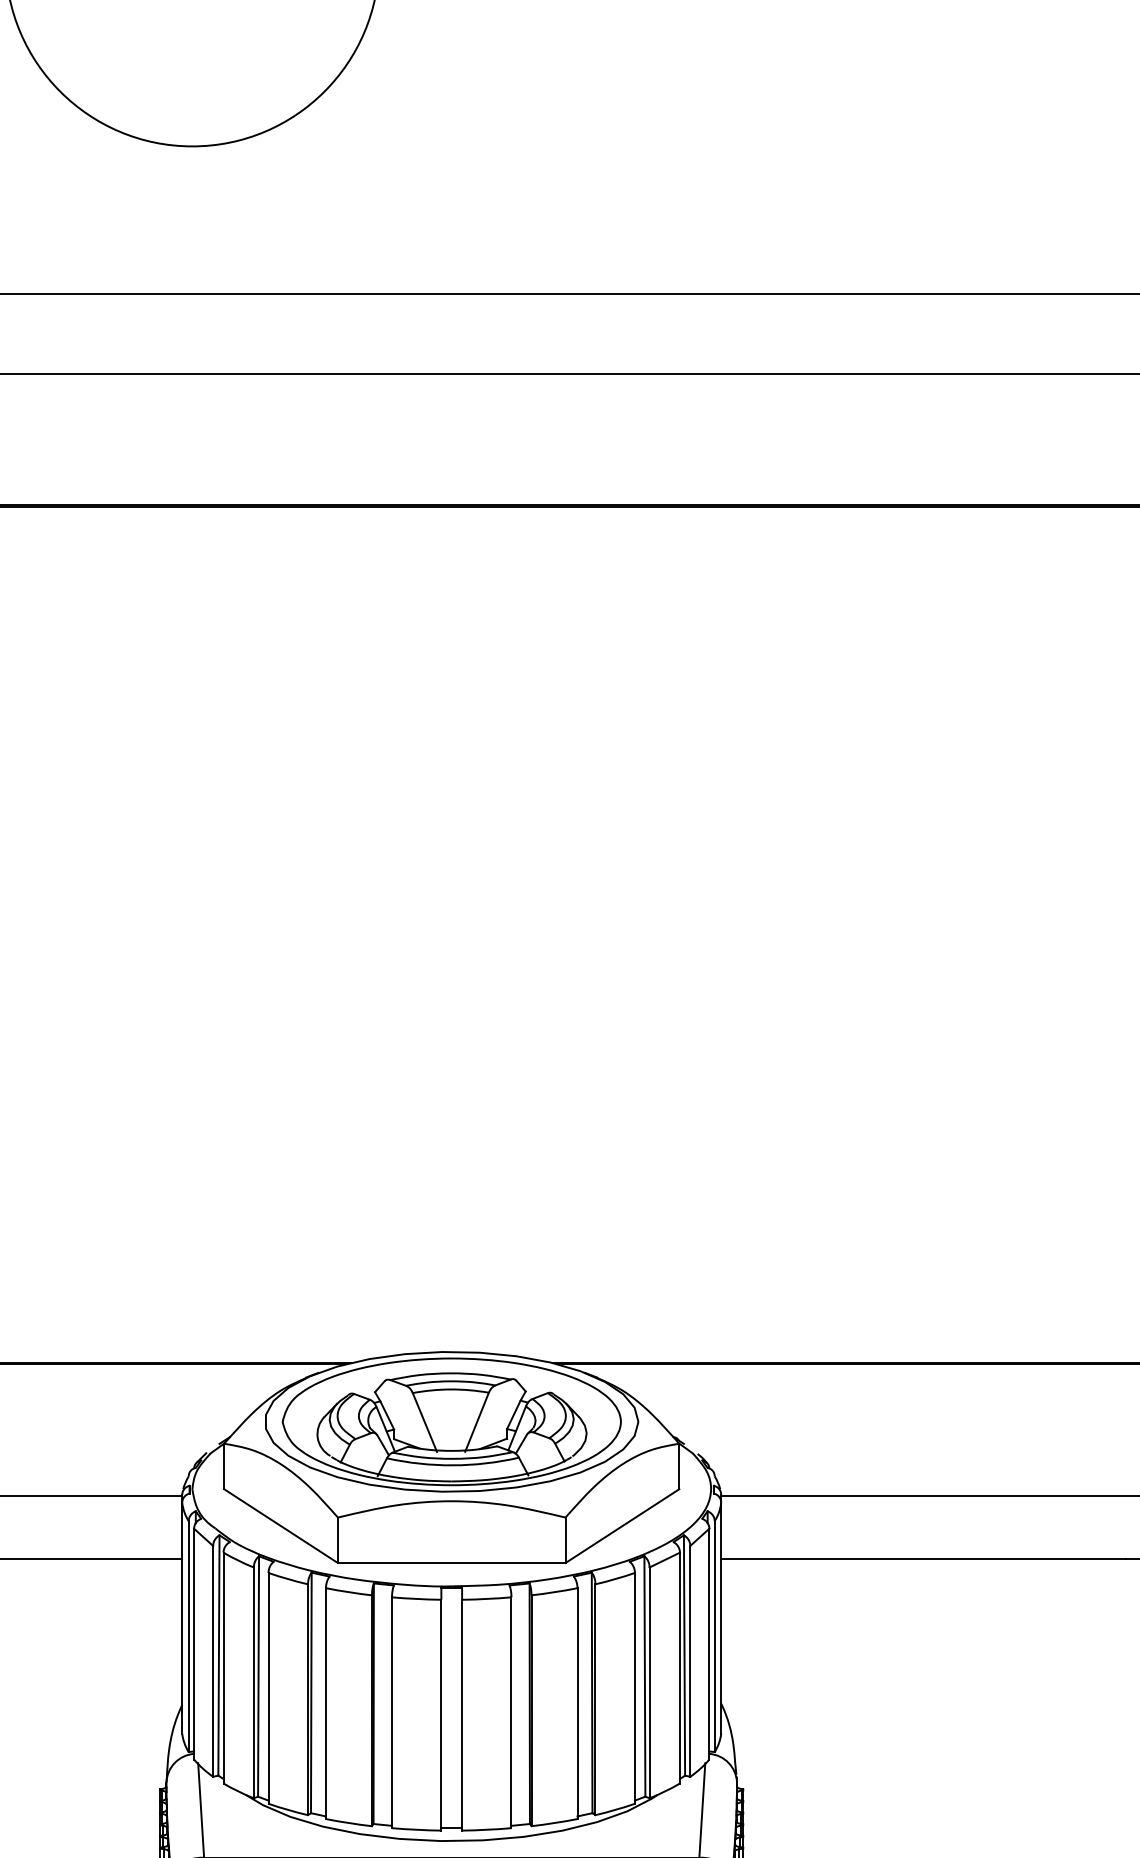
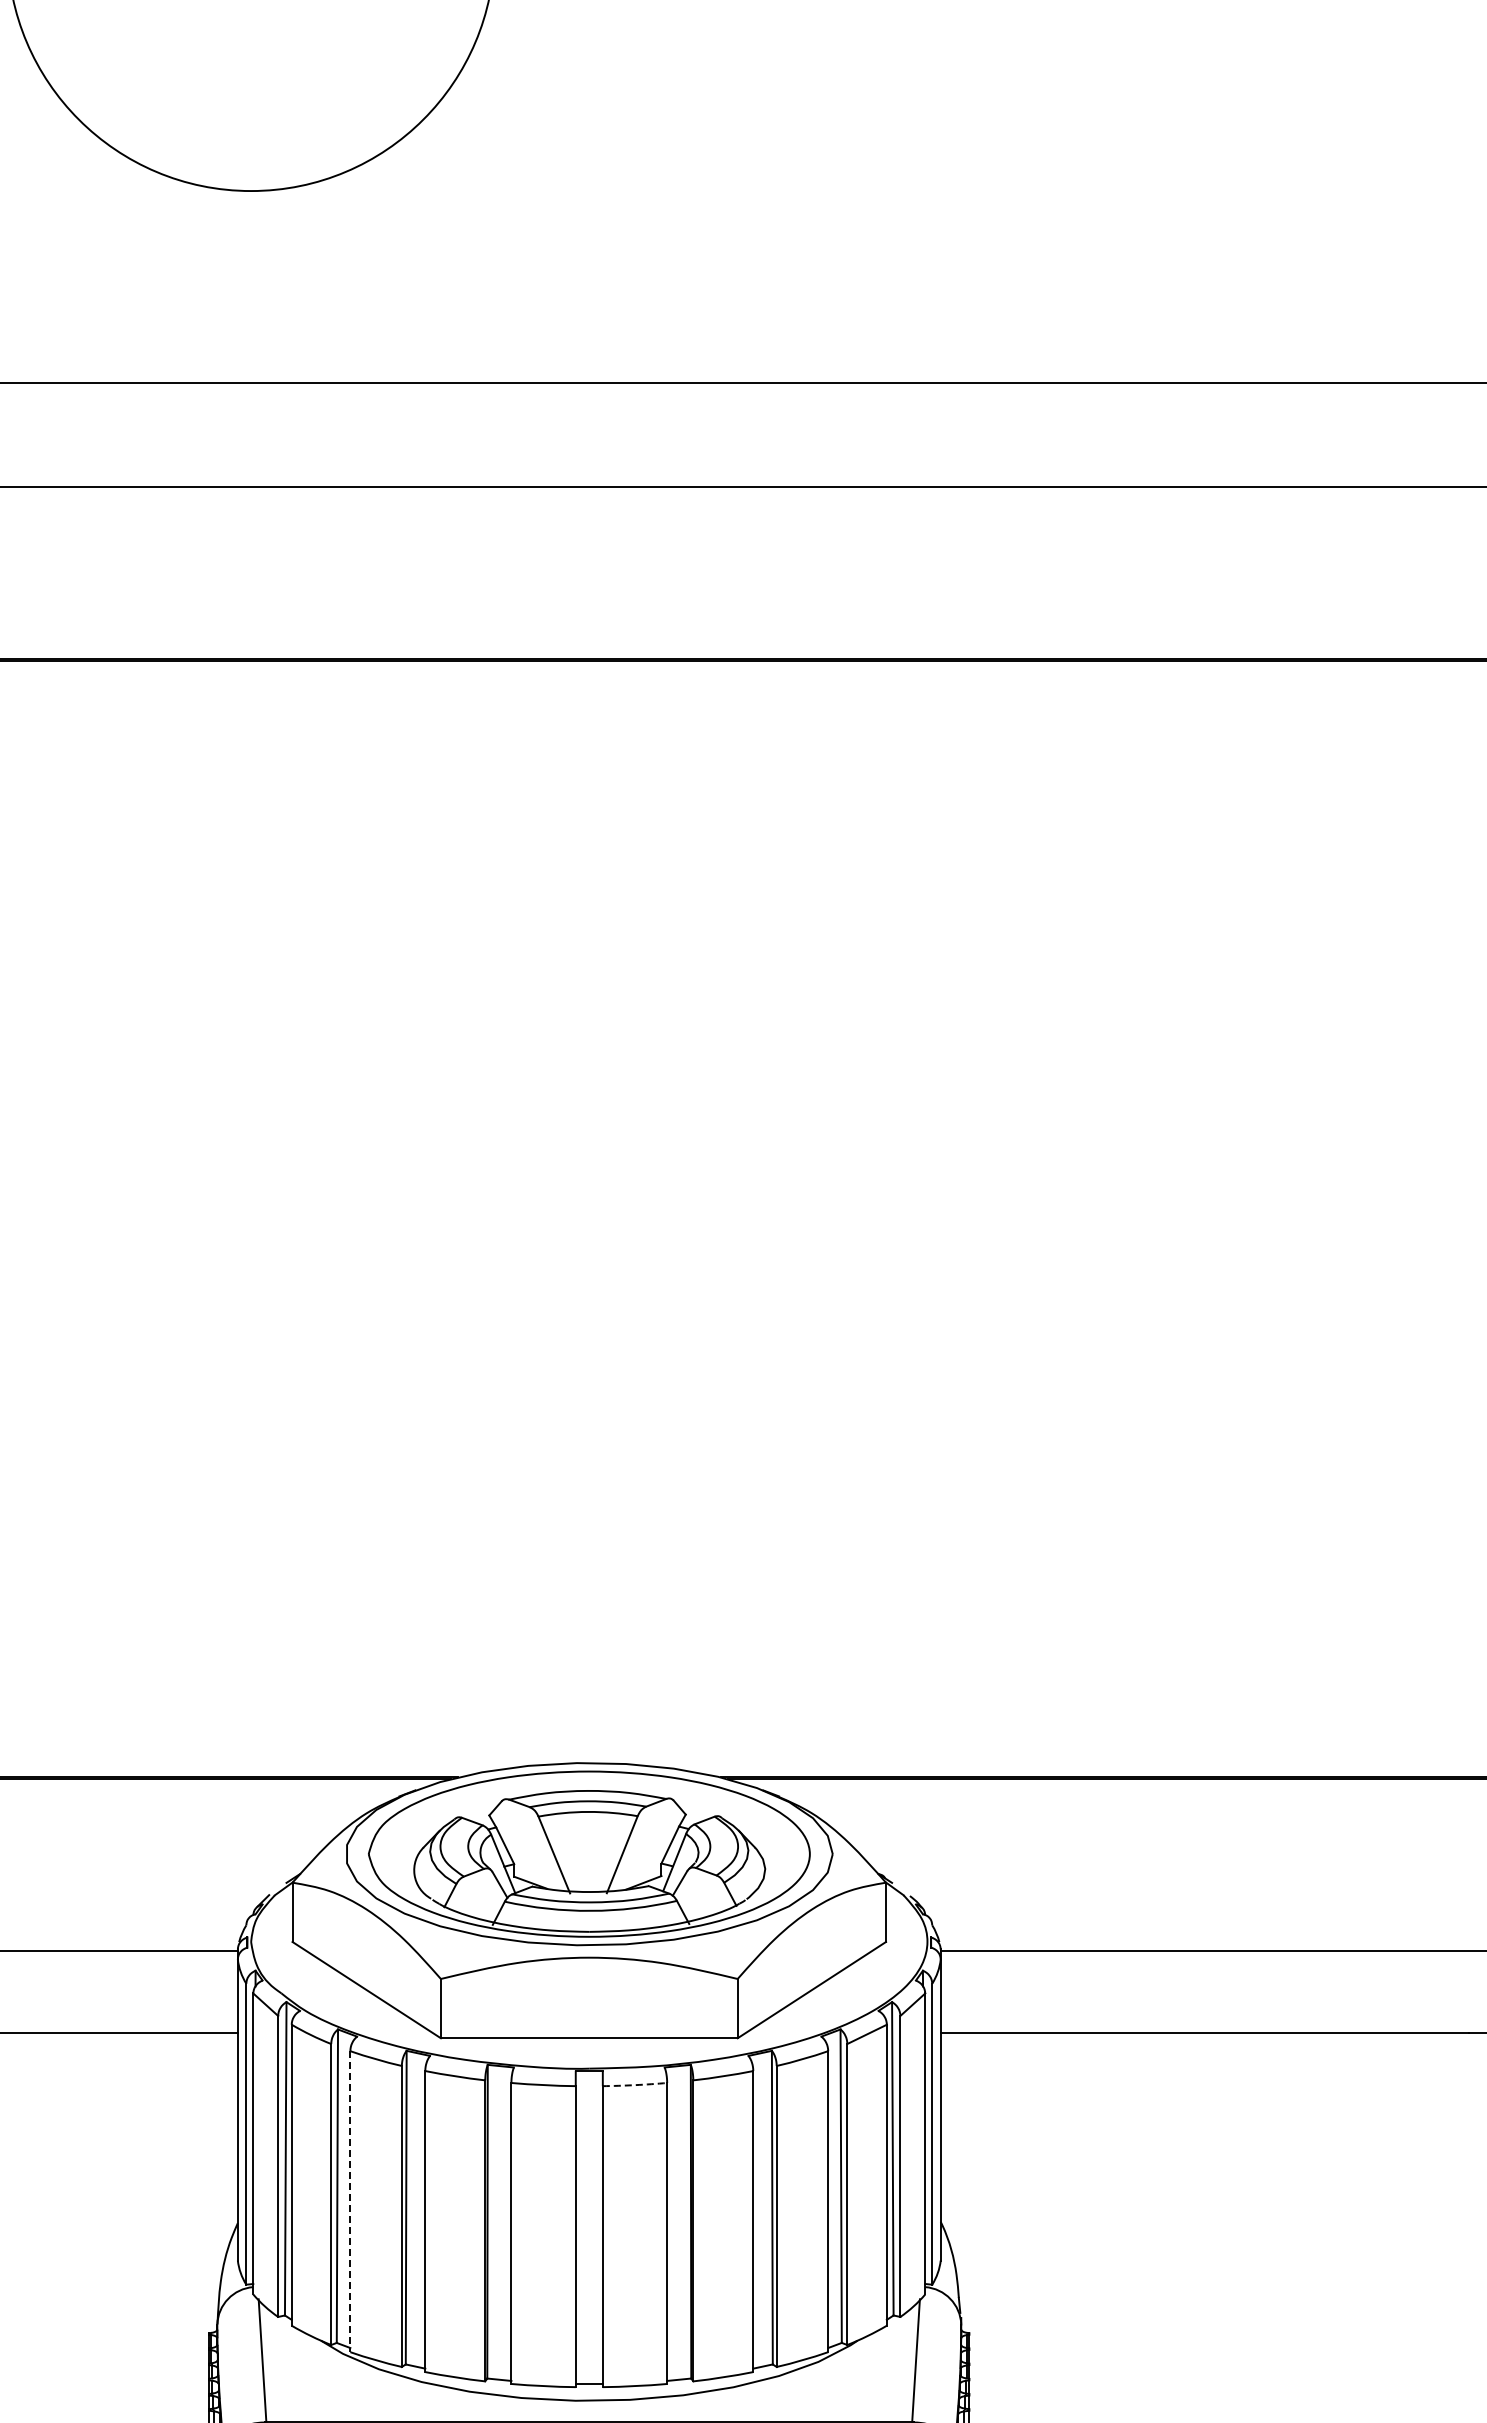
arc: (487, 1599) -> (635, 2085), solid -> dashed
line: (268, 1688) -> (350, 2202), solid -> dashed

